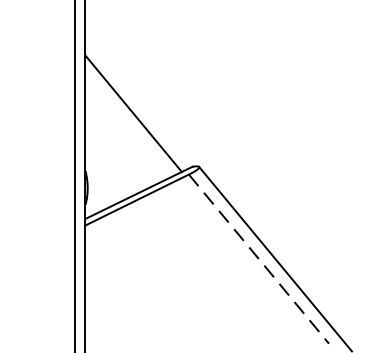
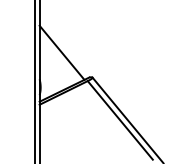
line: (259, 259) -> (120, 120), dashed -> solid

